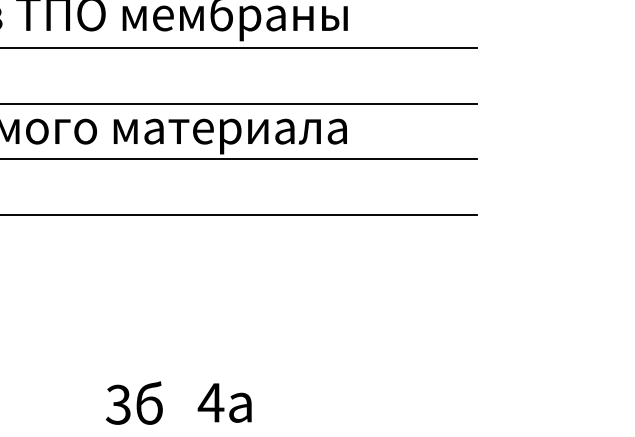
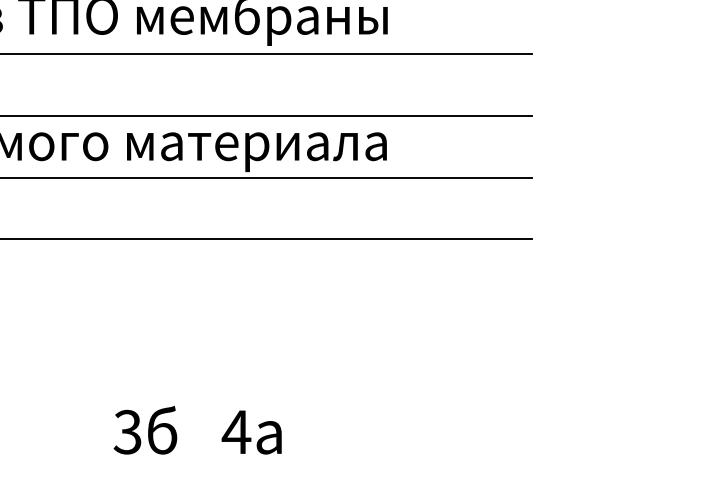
text: (134, 402) -> (145, 429), moved
text: (224, 402) -> (251, 431), moved

